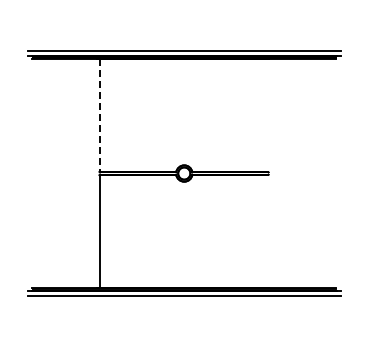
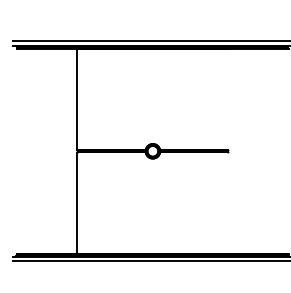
line: (99, 115) -> (77, 99), dashed -> solid

